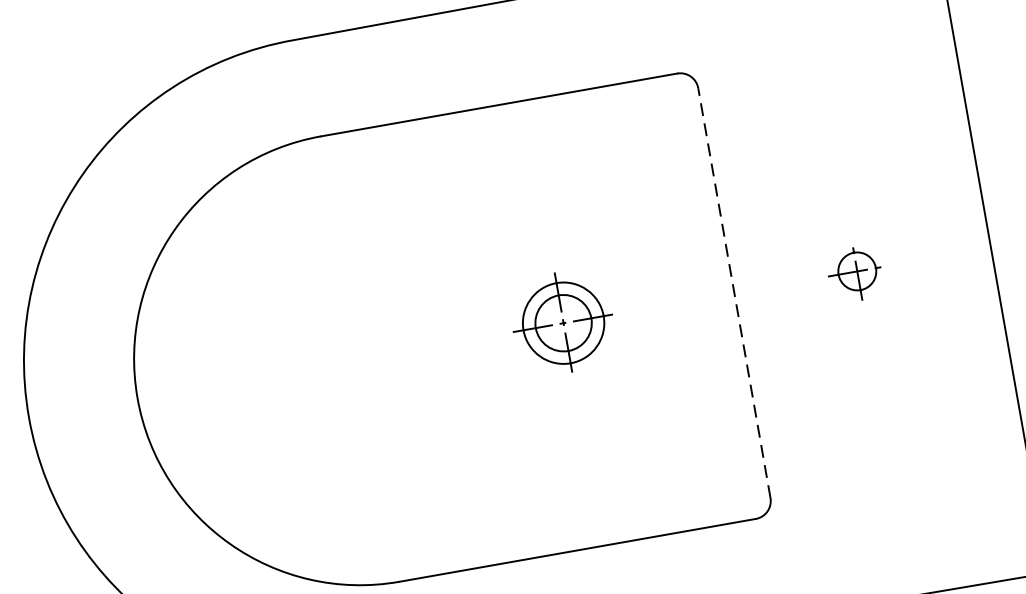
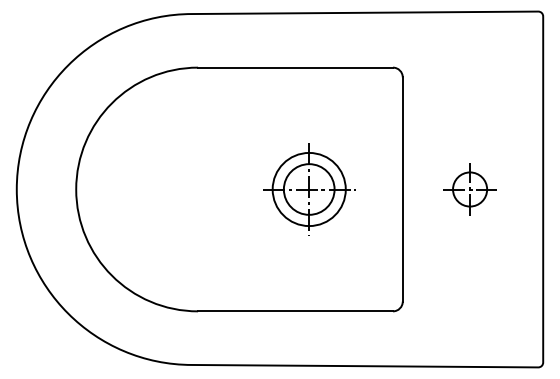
part: (856, 271) -> (469, 189), size x1.67
line: (733, 293) -> (402, 189), dashed -> solid
part: (563, 323) -> (309, 189), size x1.67

